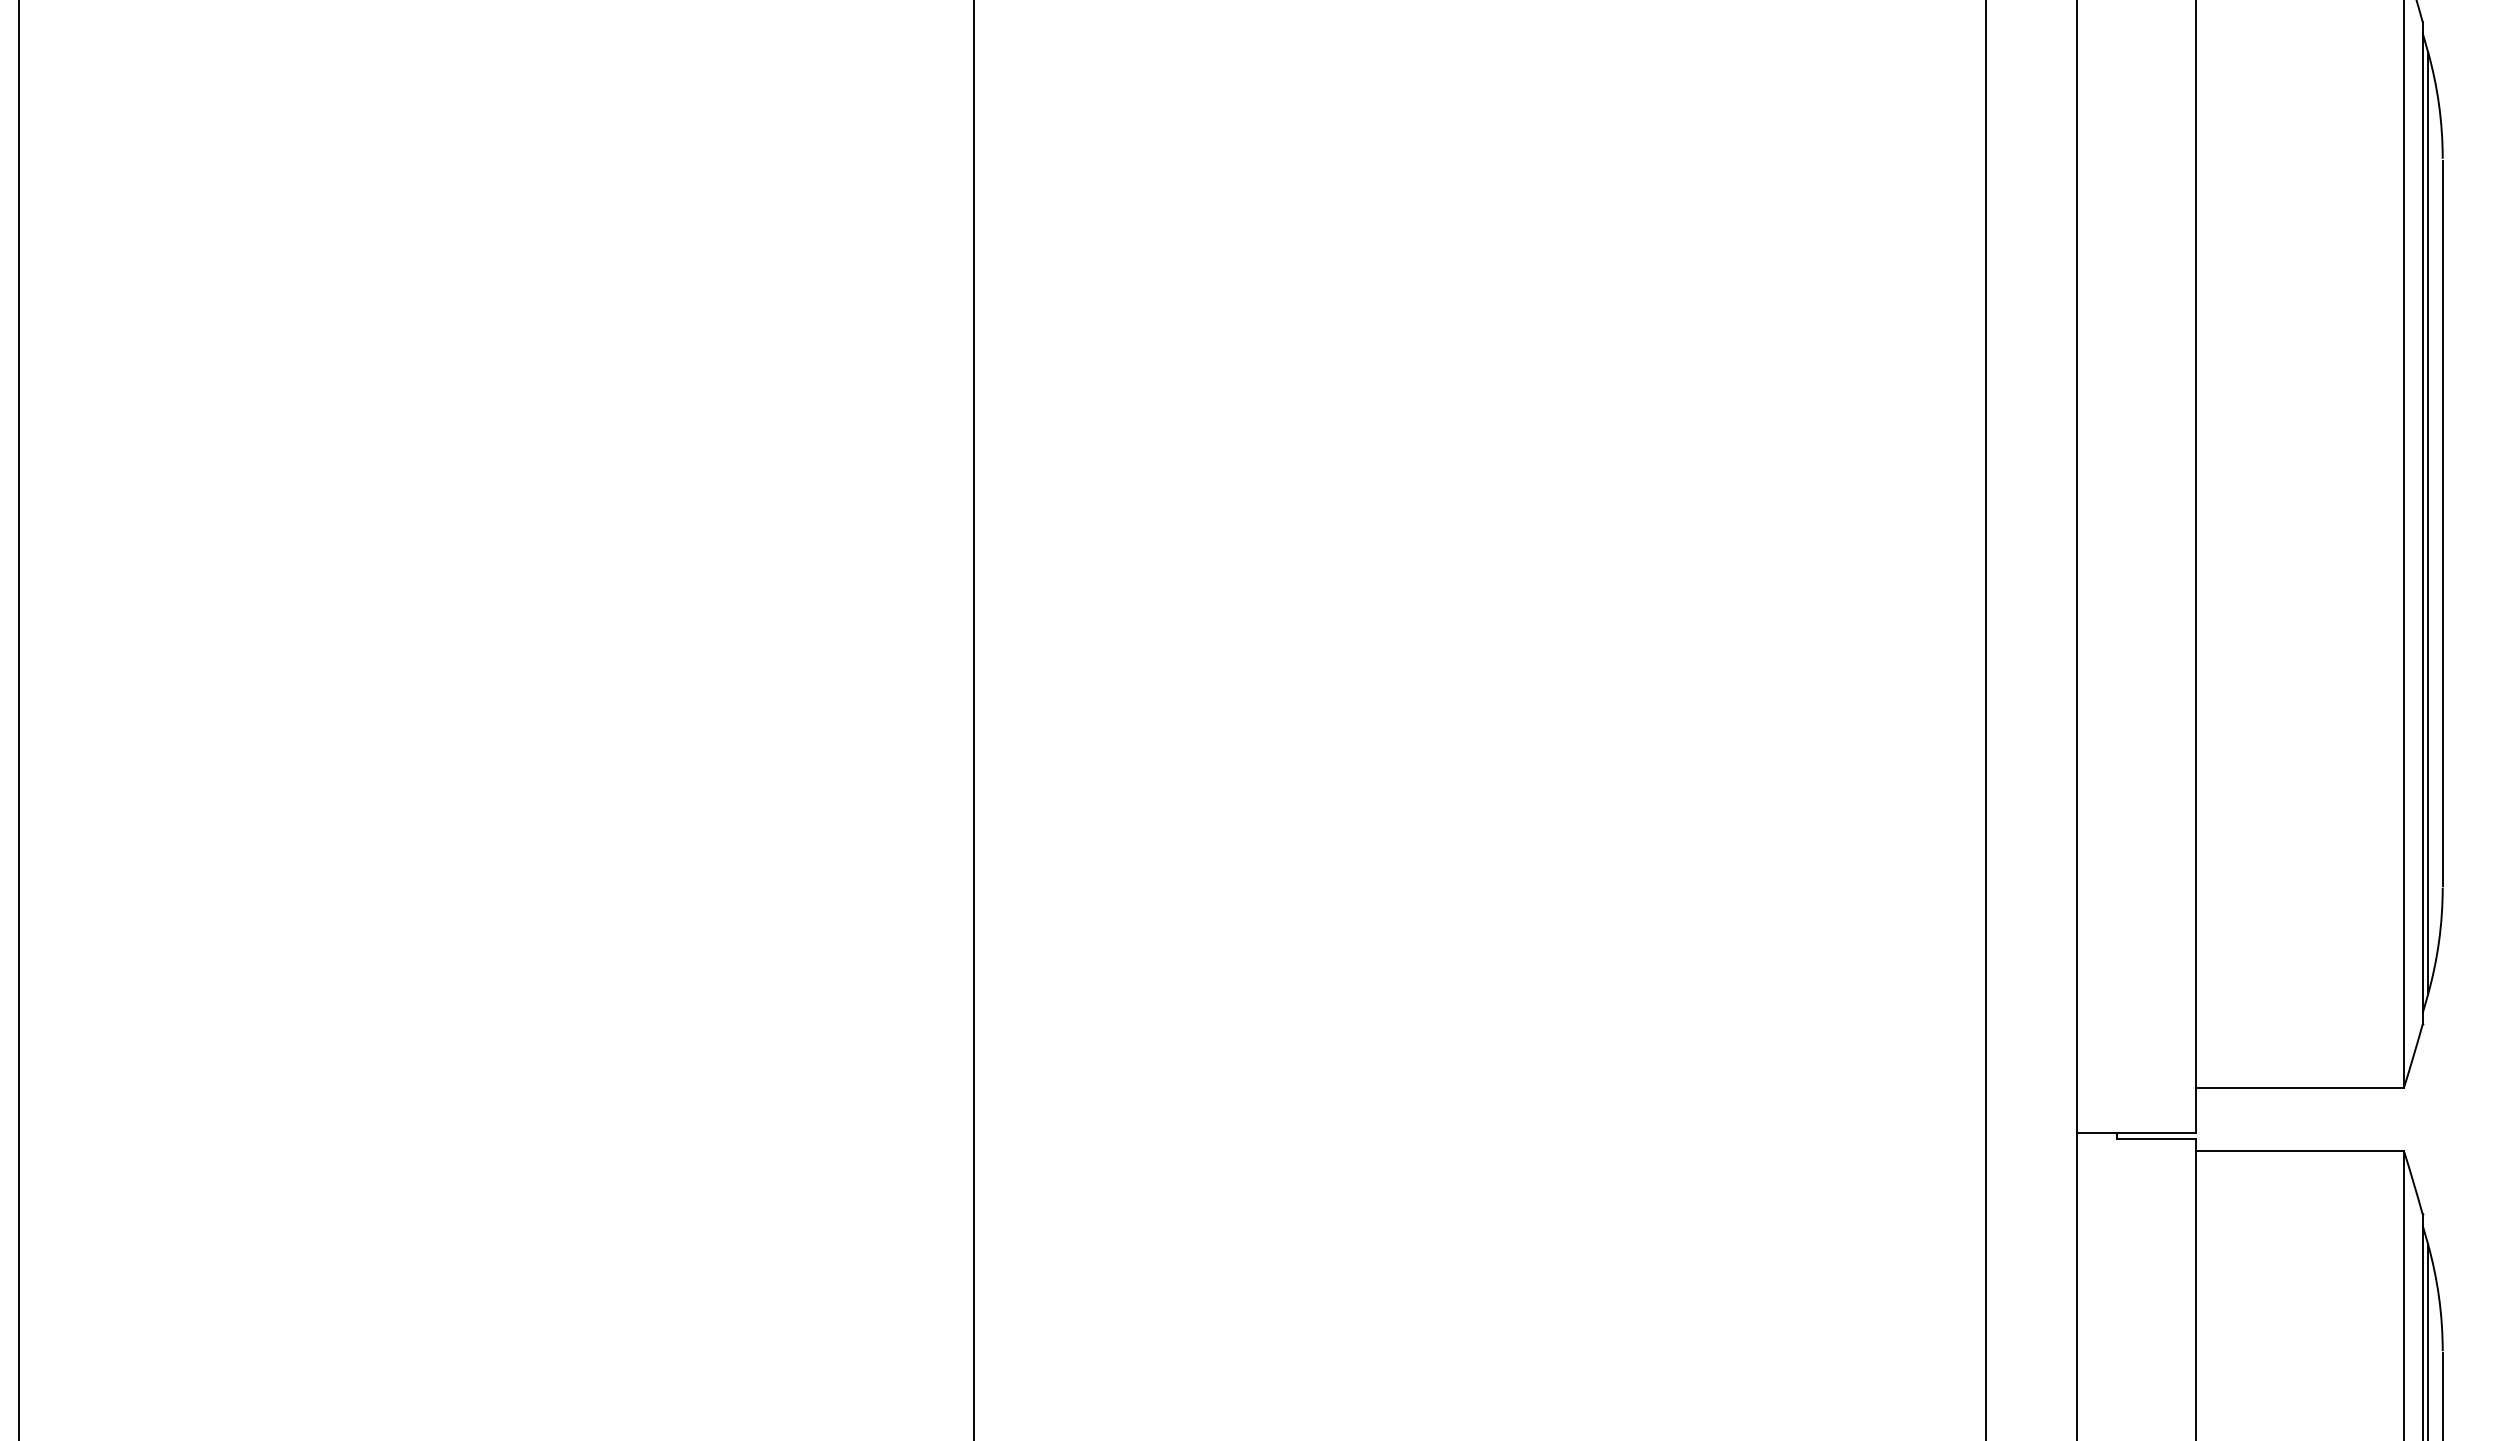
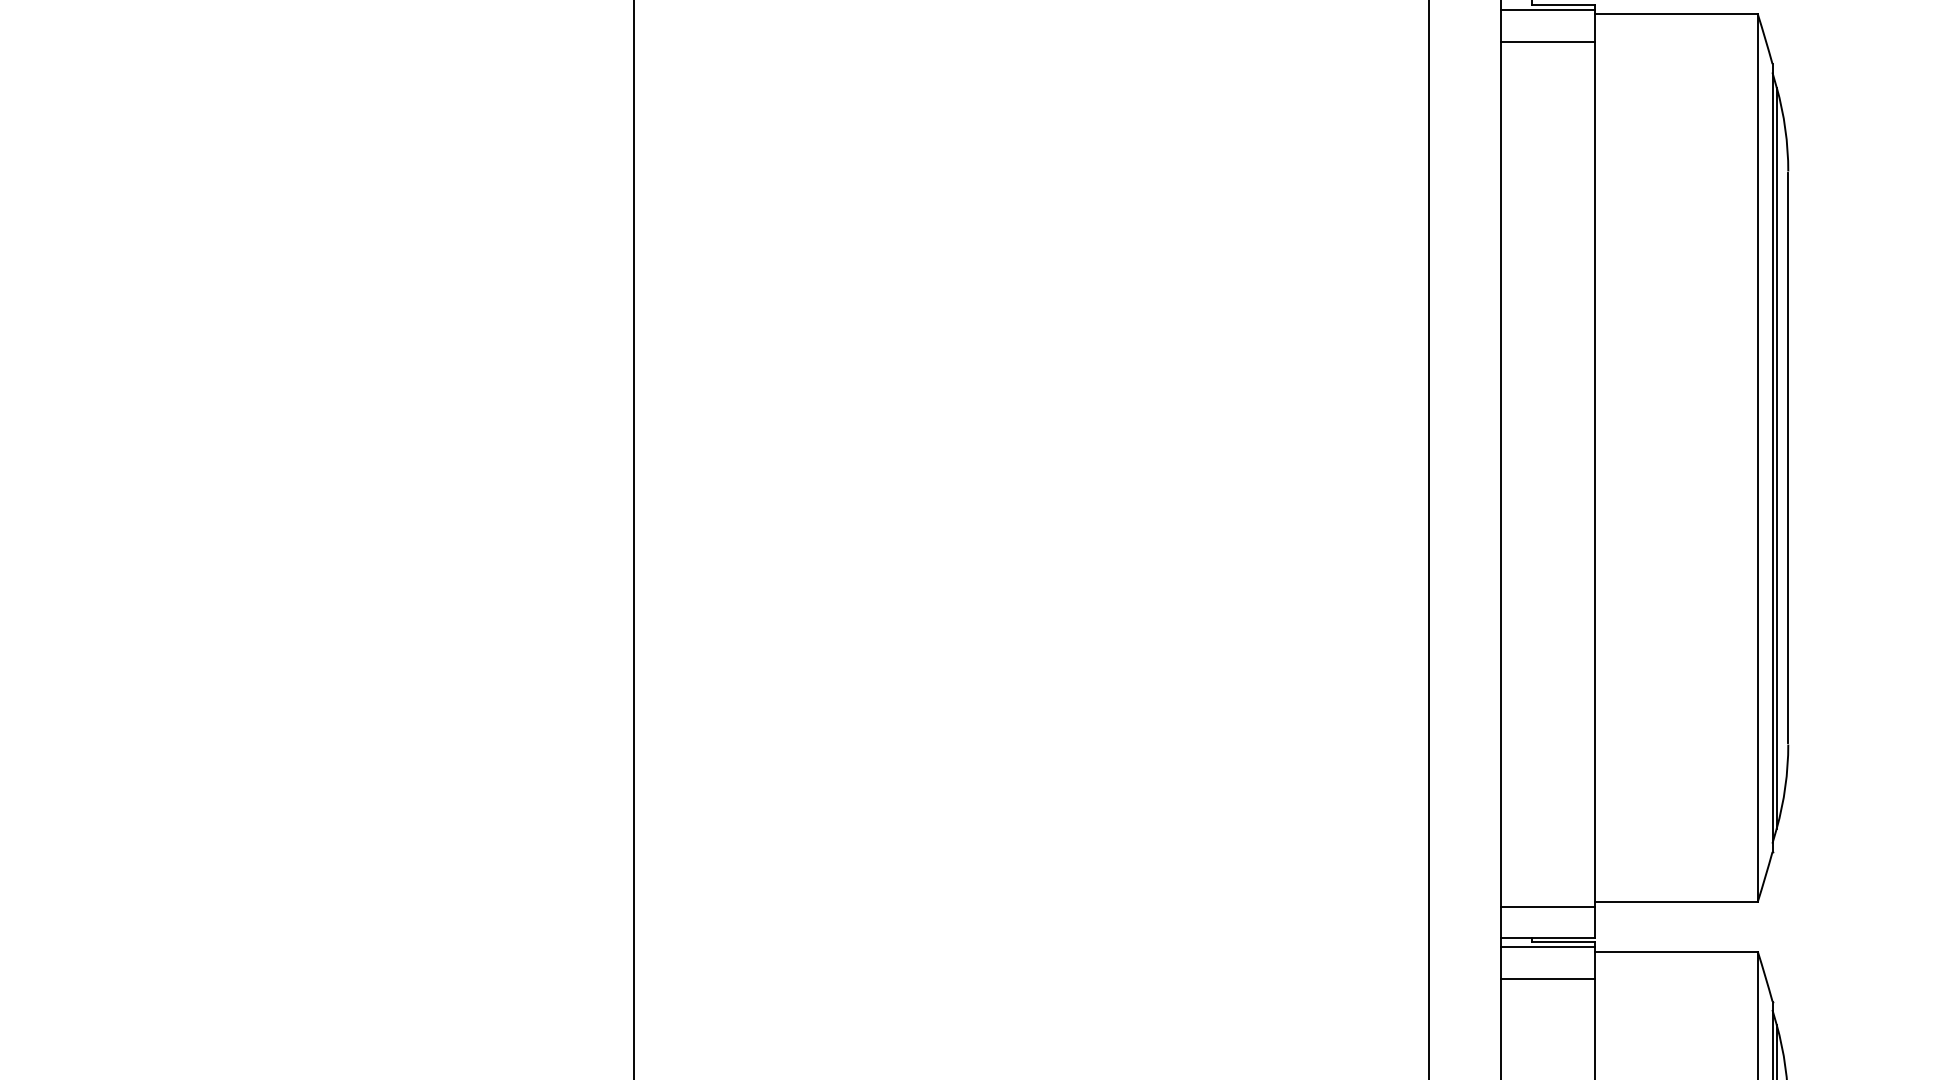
line: (2136, 1094) -> (1547, 907), added
line: (2136, 1145) -> (1547, 947), added
line: (2136, 1185) -> (1547, 978), added

